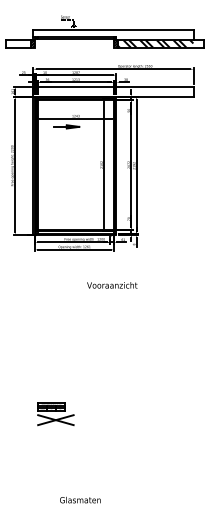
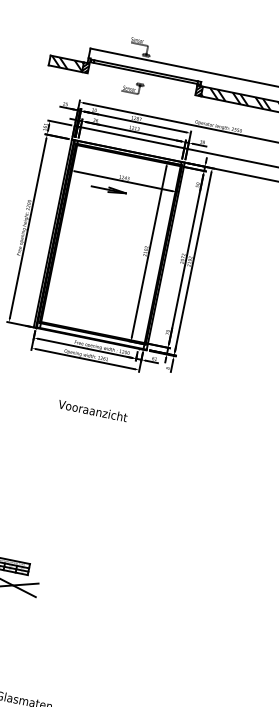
hatch: (18, 43) -> (66, 63), added
part: (68, 51) -> (132, 87), added
text: (112, 285) -> (93, 411), moved

